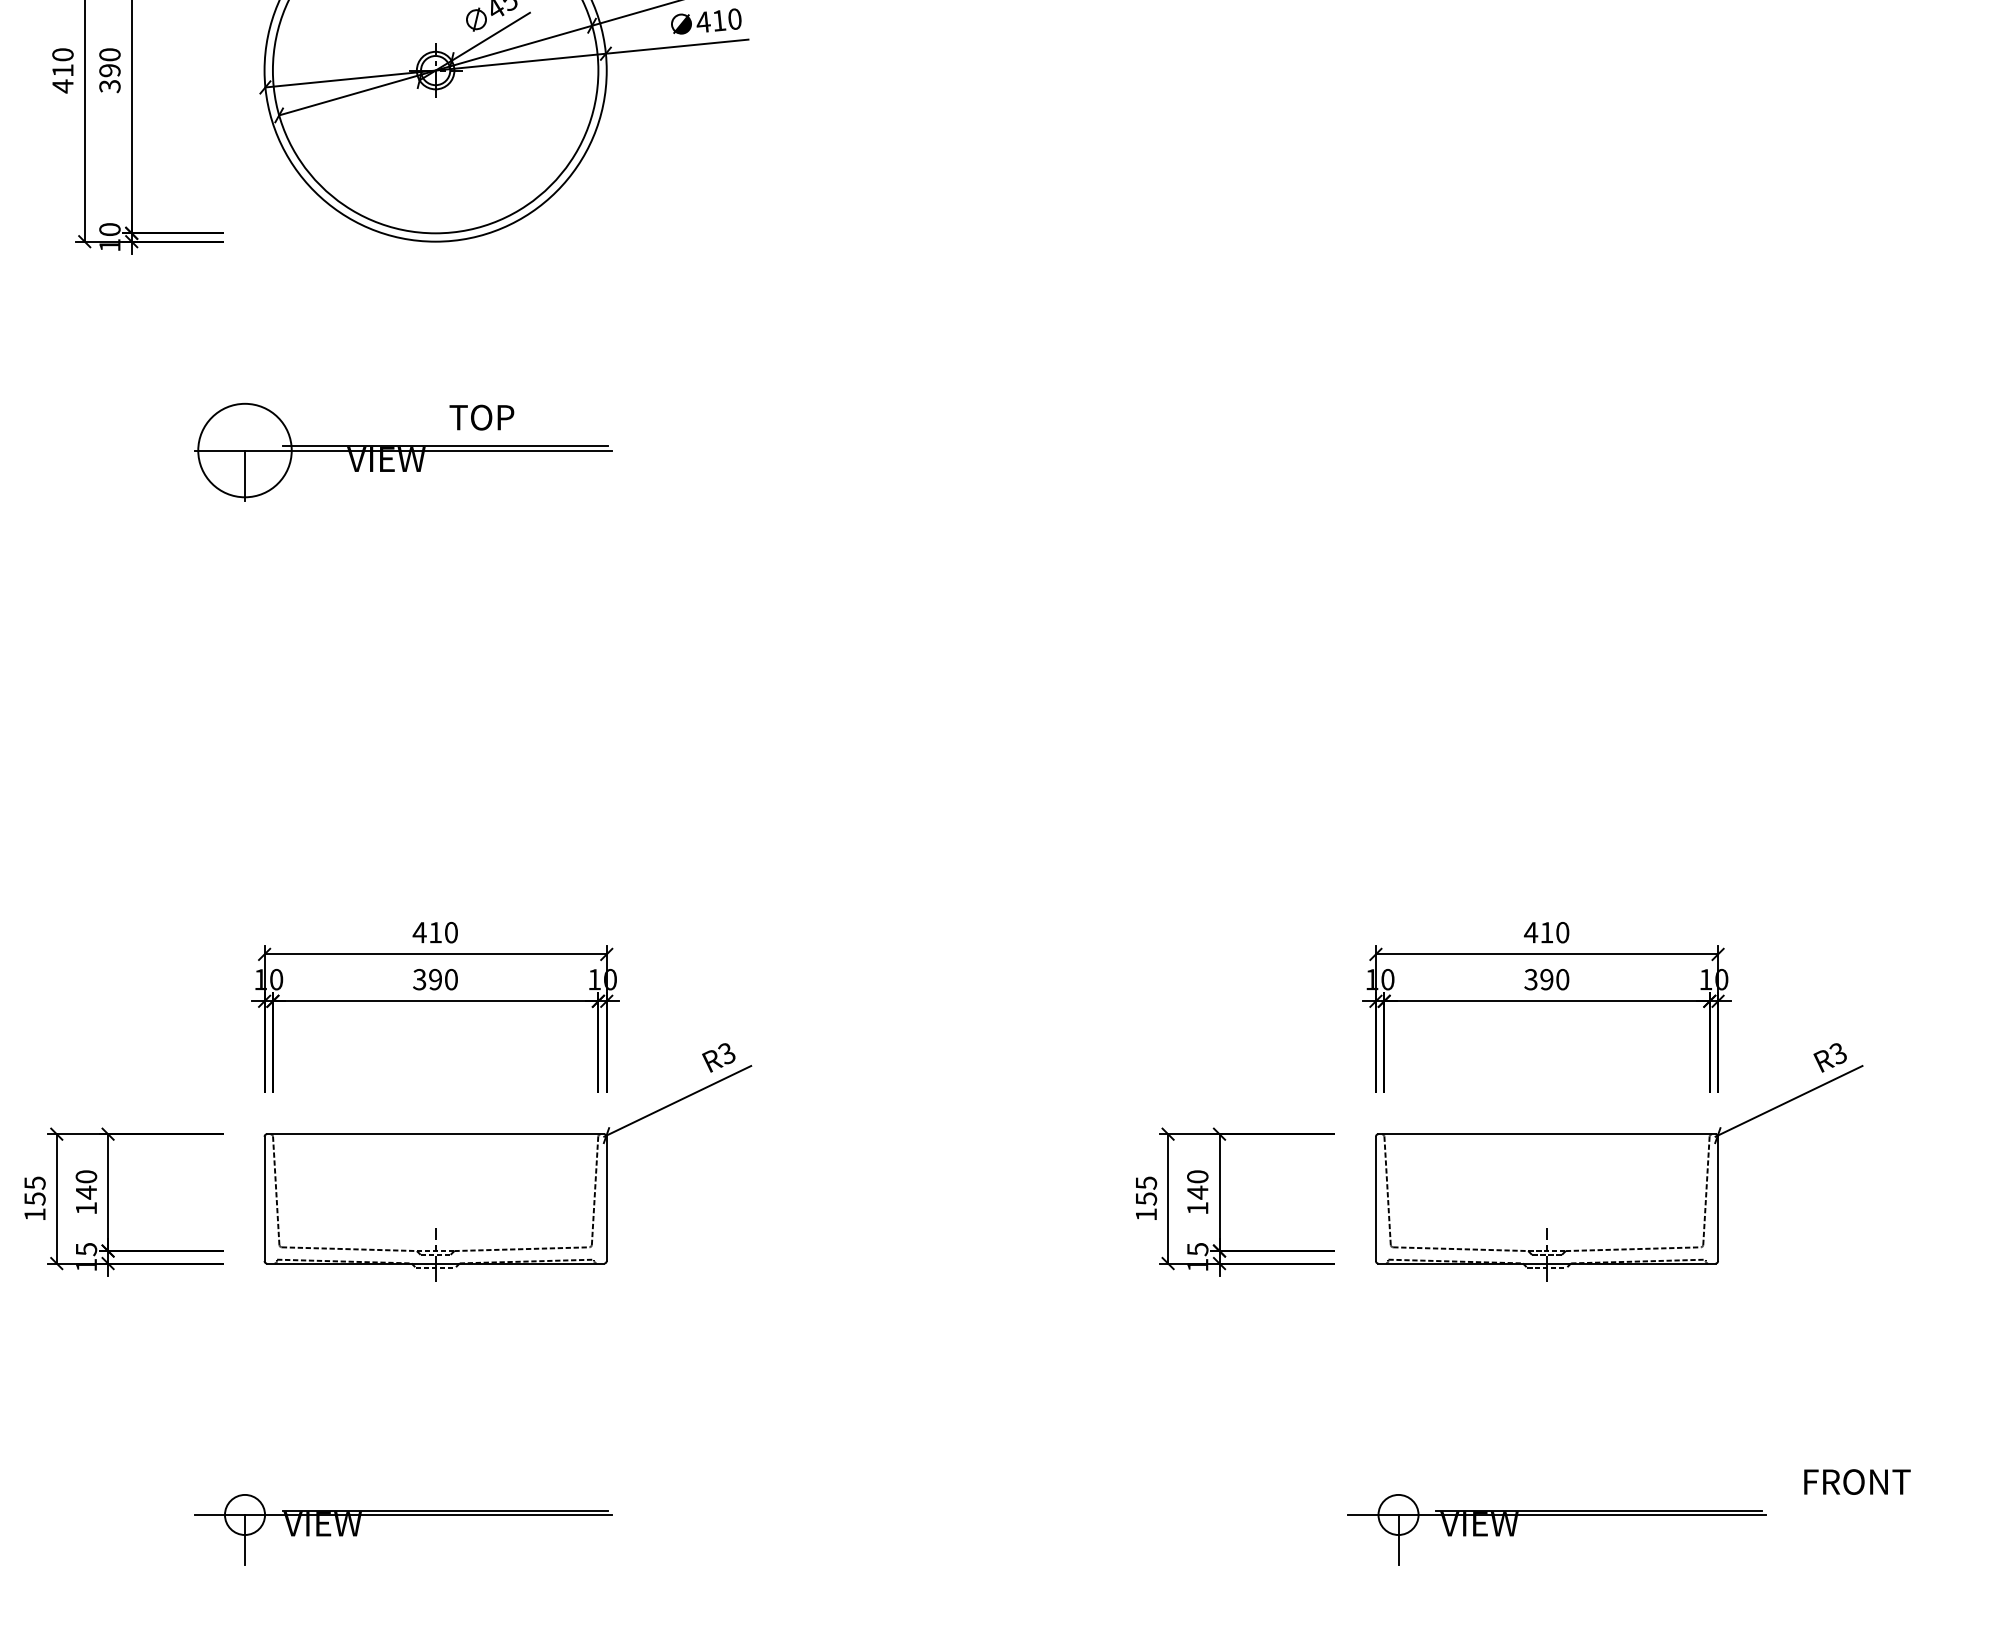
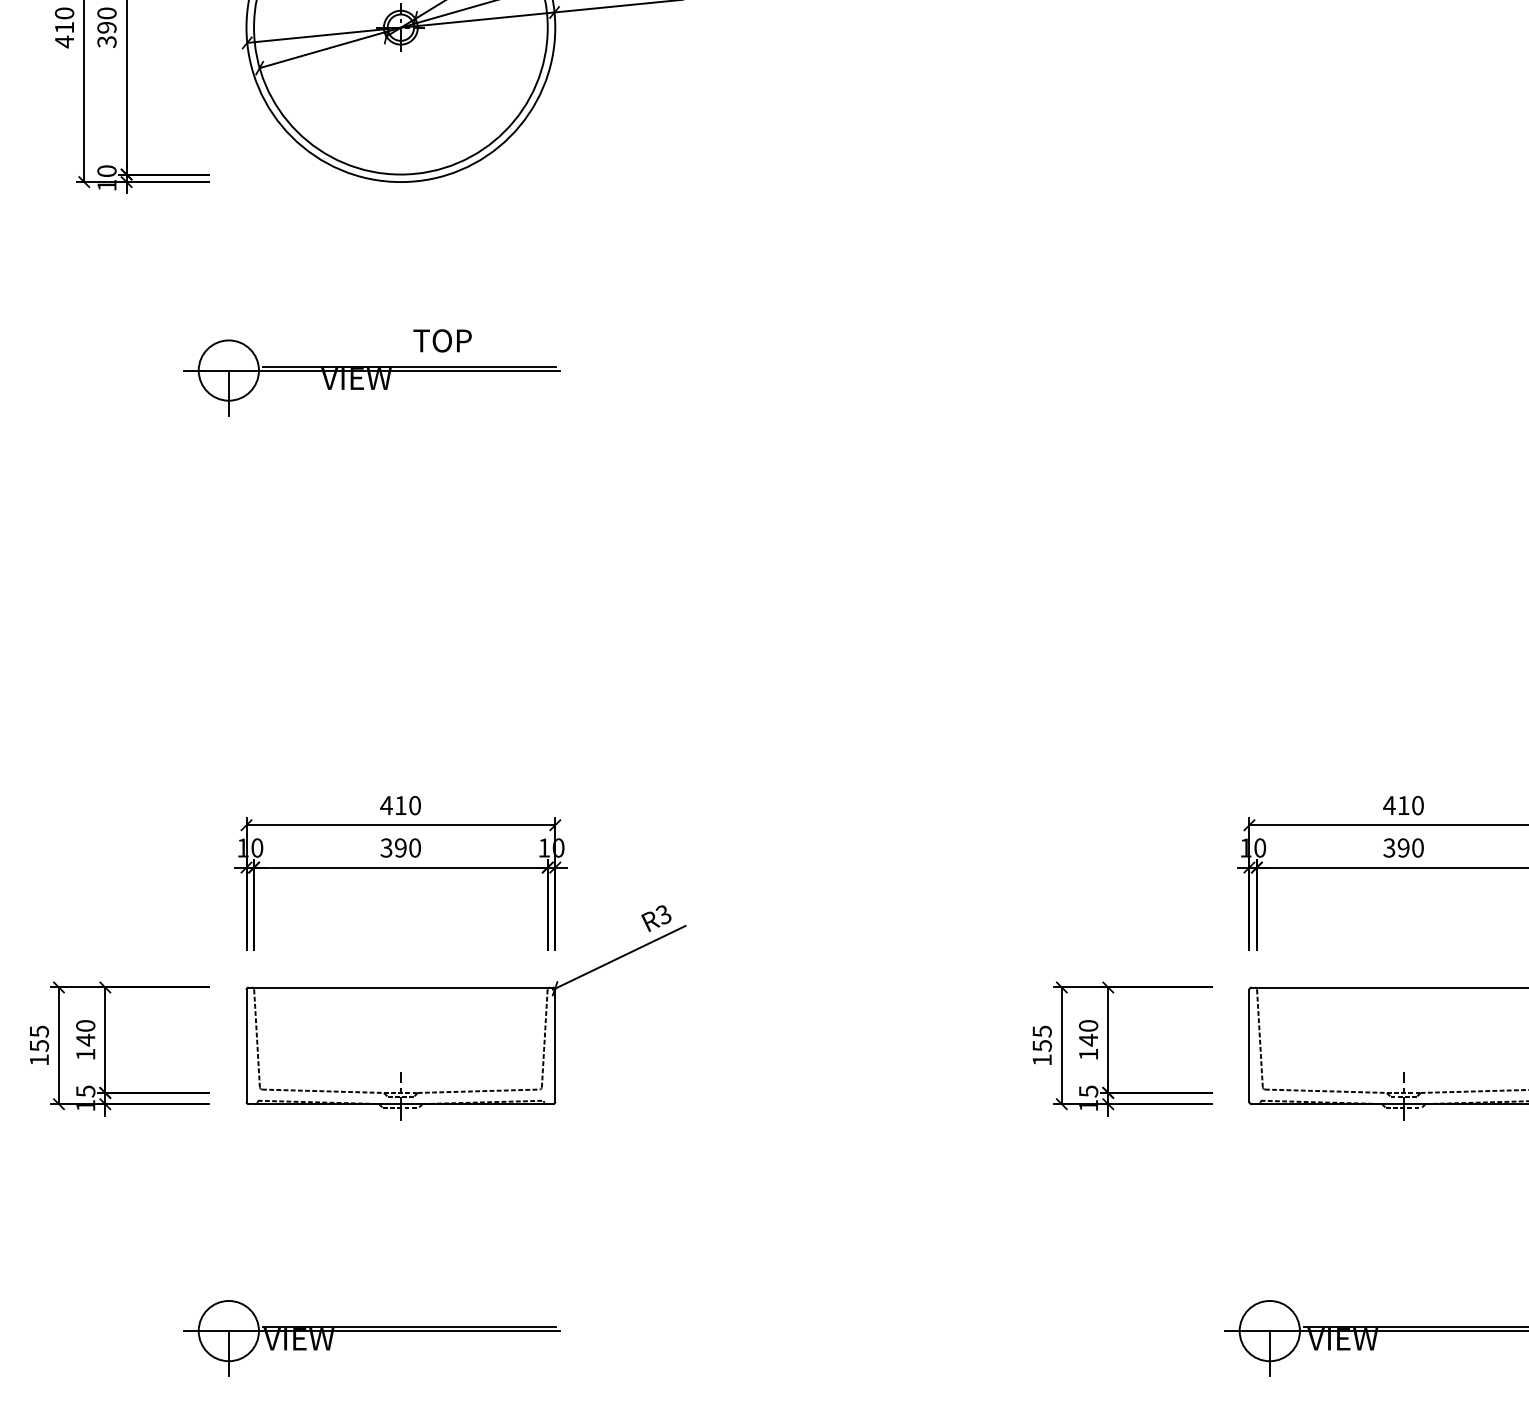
circle: (244, 450) -> (228, 370), size x0.71
circle: (244, 1514) -> (228, 1330), size x1.67
circle: (1398, 1514) -> (1269, 1330), size x1.67

